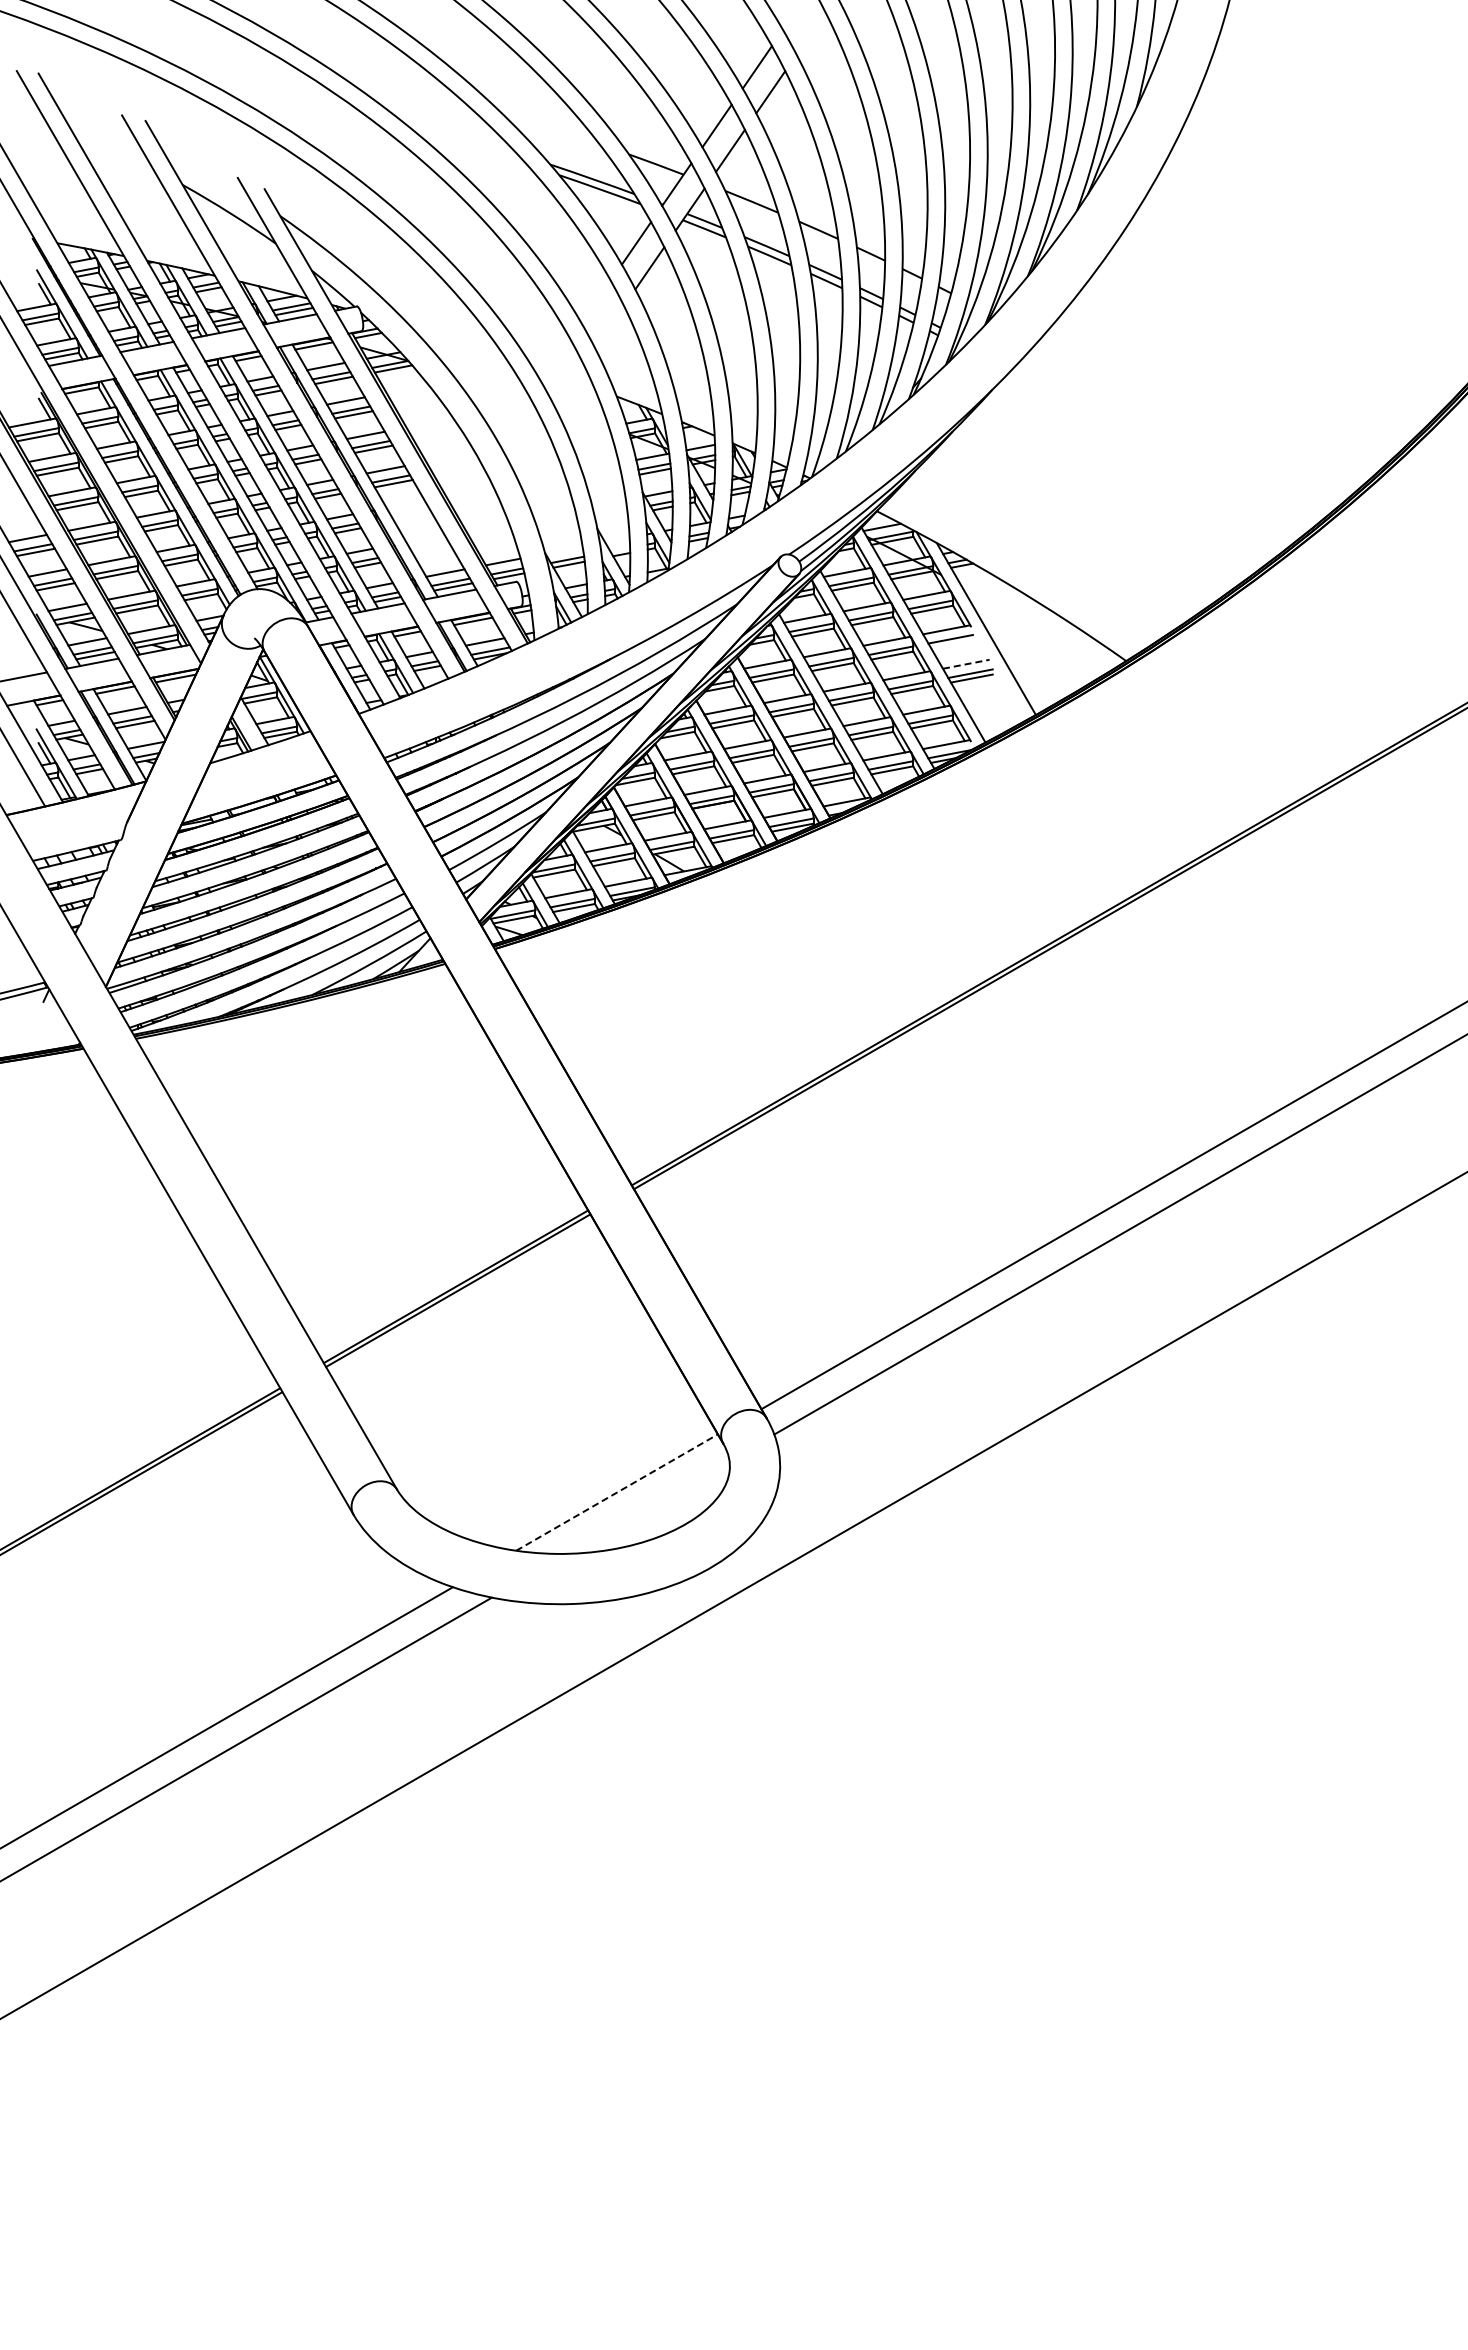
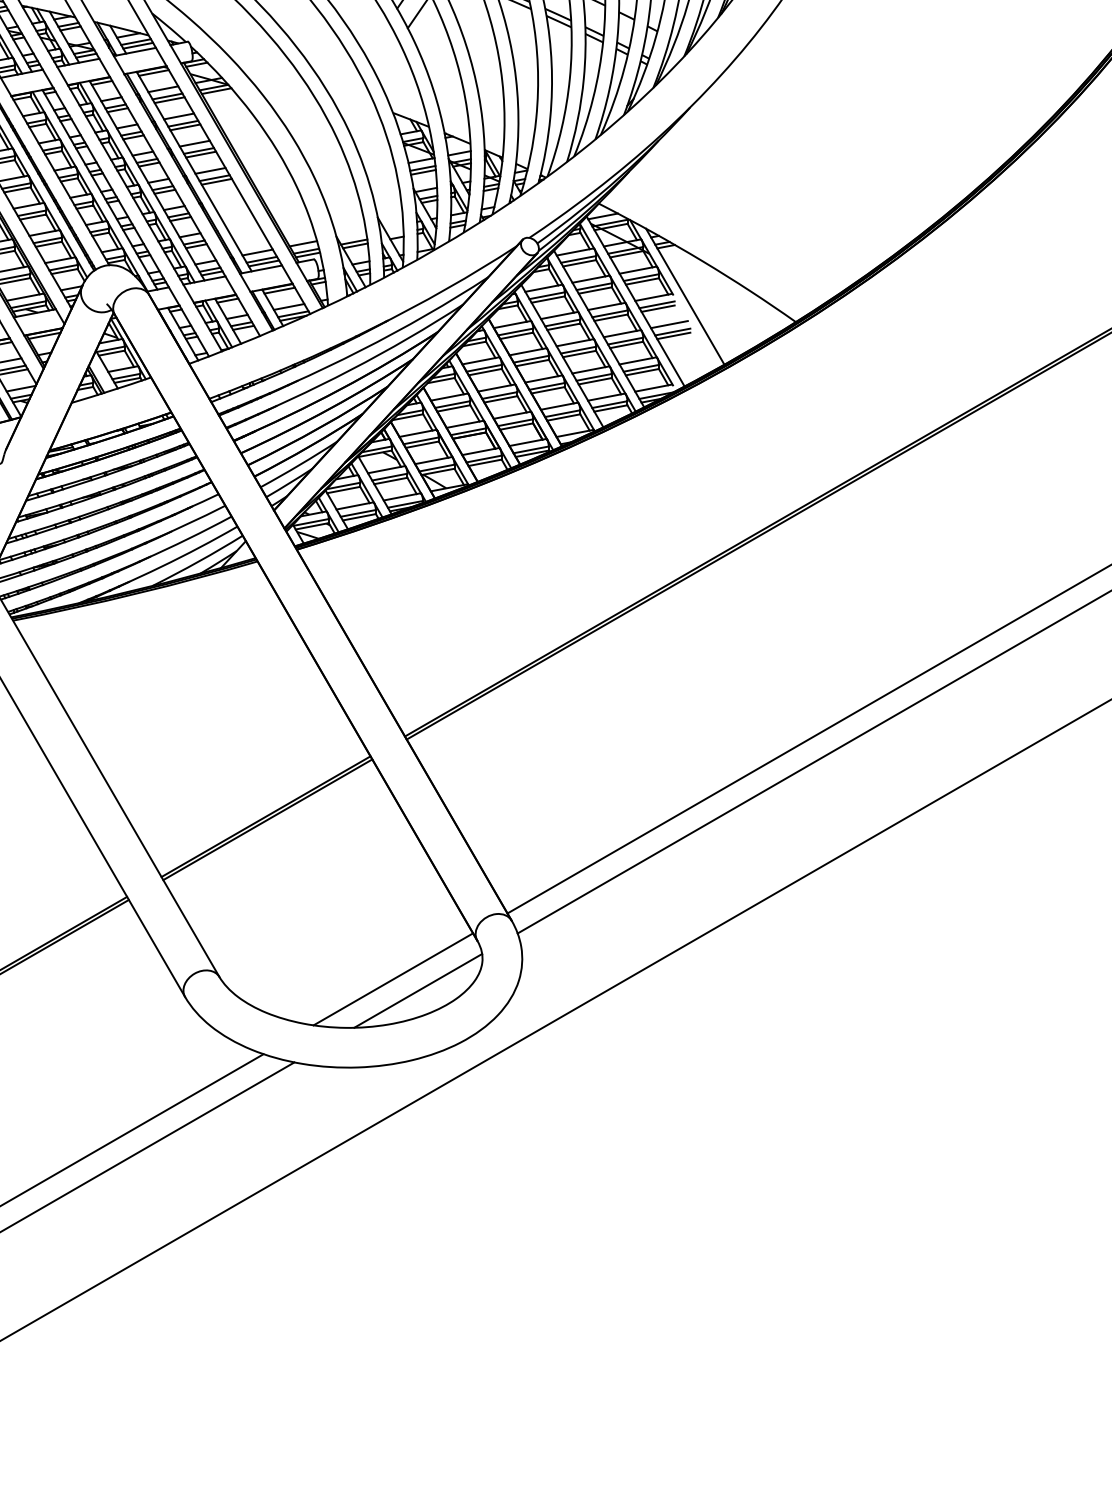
line: (951, 644) -> (657, 308), added
line: (966, 664) -> (669, 324), dashed -> solid
line: (617, 1492) -> (393, 979), dashed -> solid
line: (648, 1506) -> (418, 990), added

